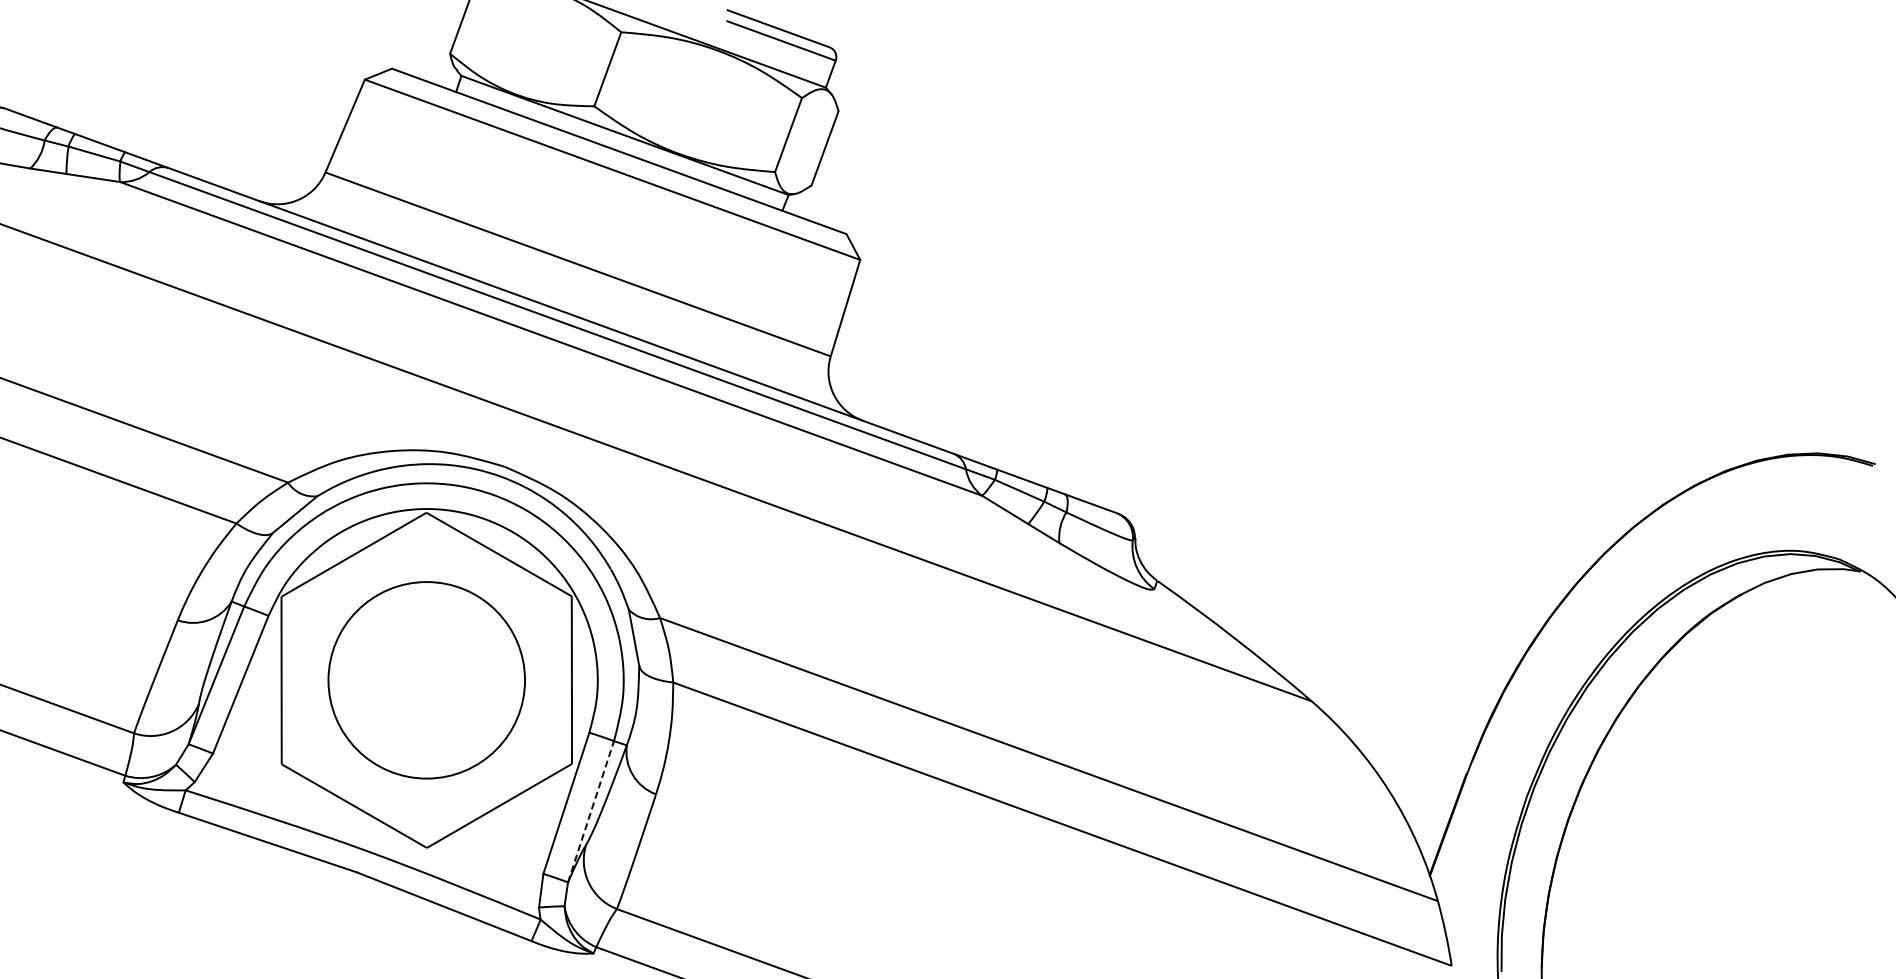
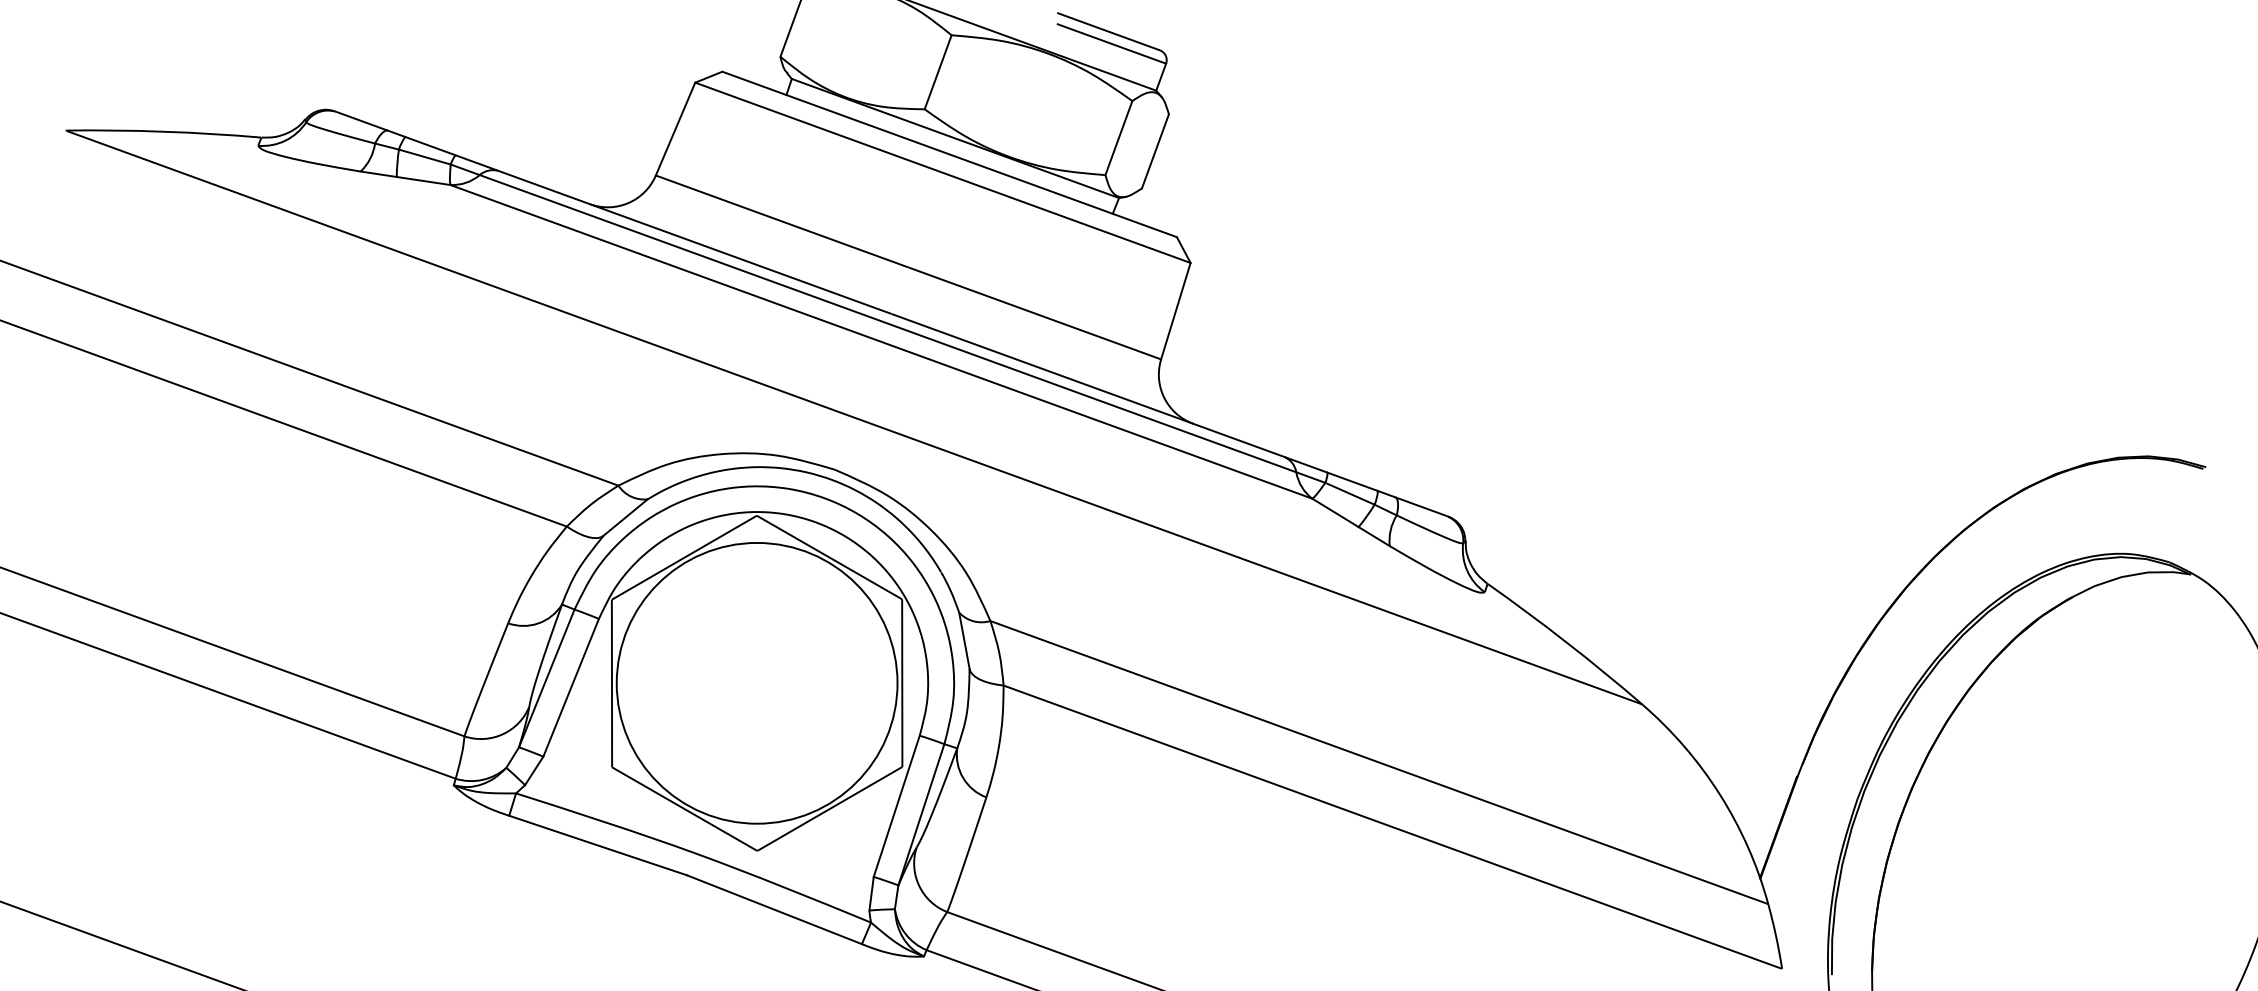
circle: (426, 679) -> (756, 682), size x1.43
line: (591, 811) -> (921, 814), dashed -> solid

